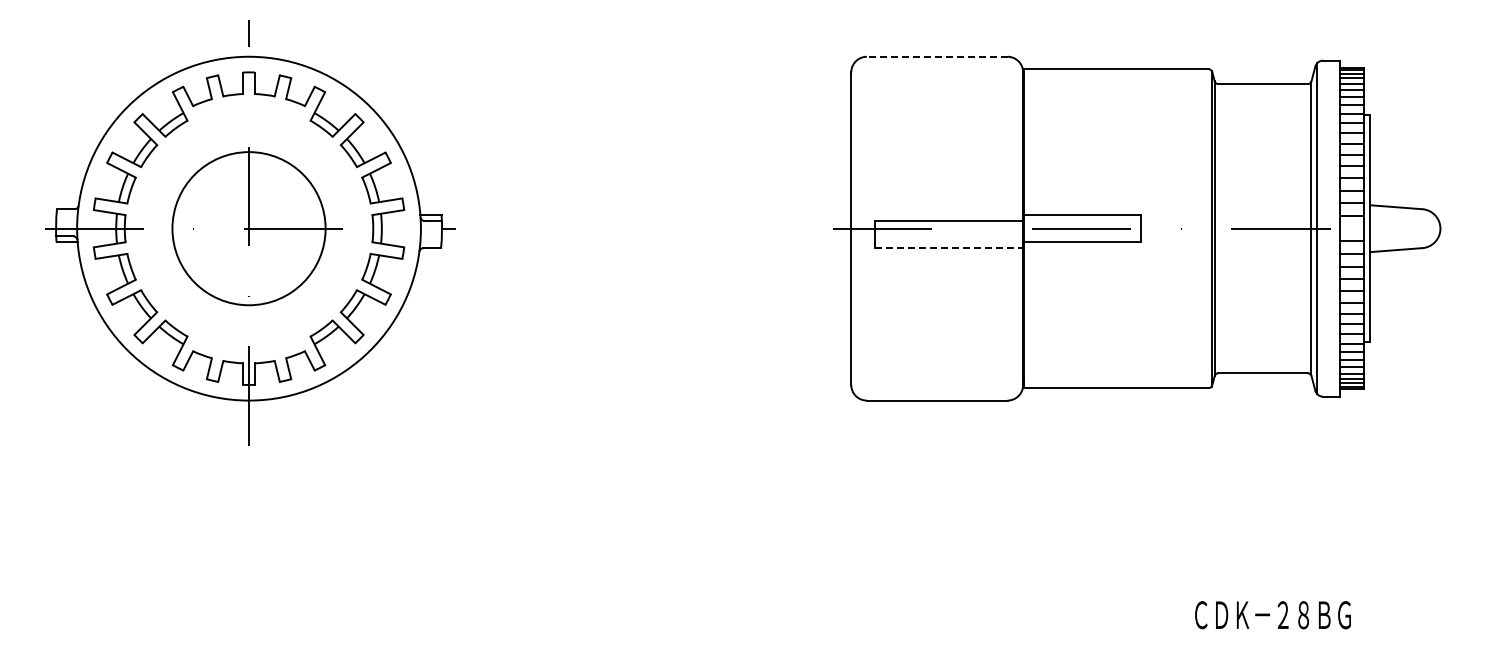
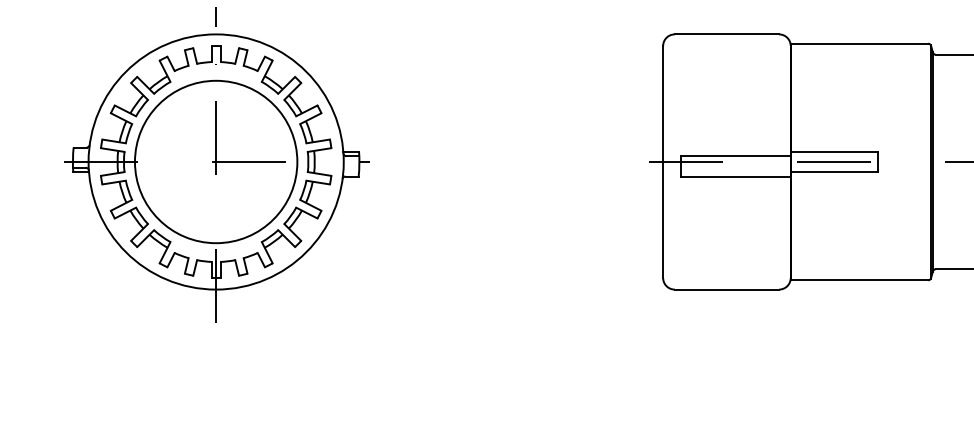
line: (936, 56) -> (726, 34), dashed -> solid
circle: (248, 228) -> (215, 161), size x1.43
line: (949, 248) -> (736, 176), dashed -> solid

